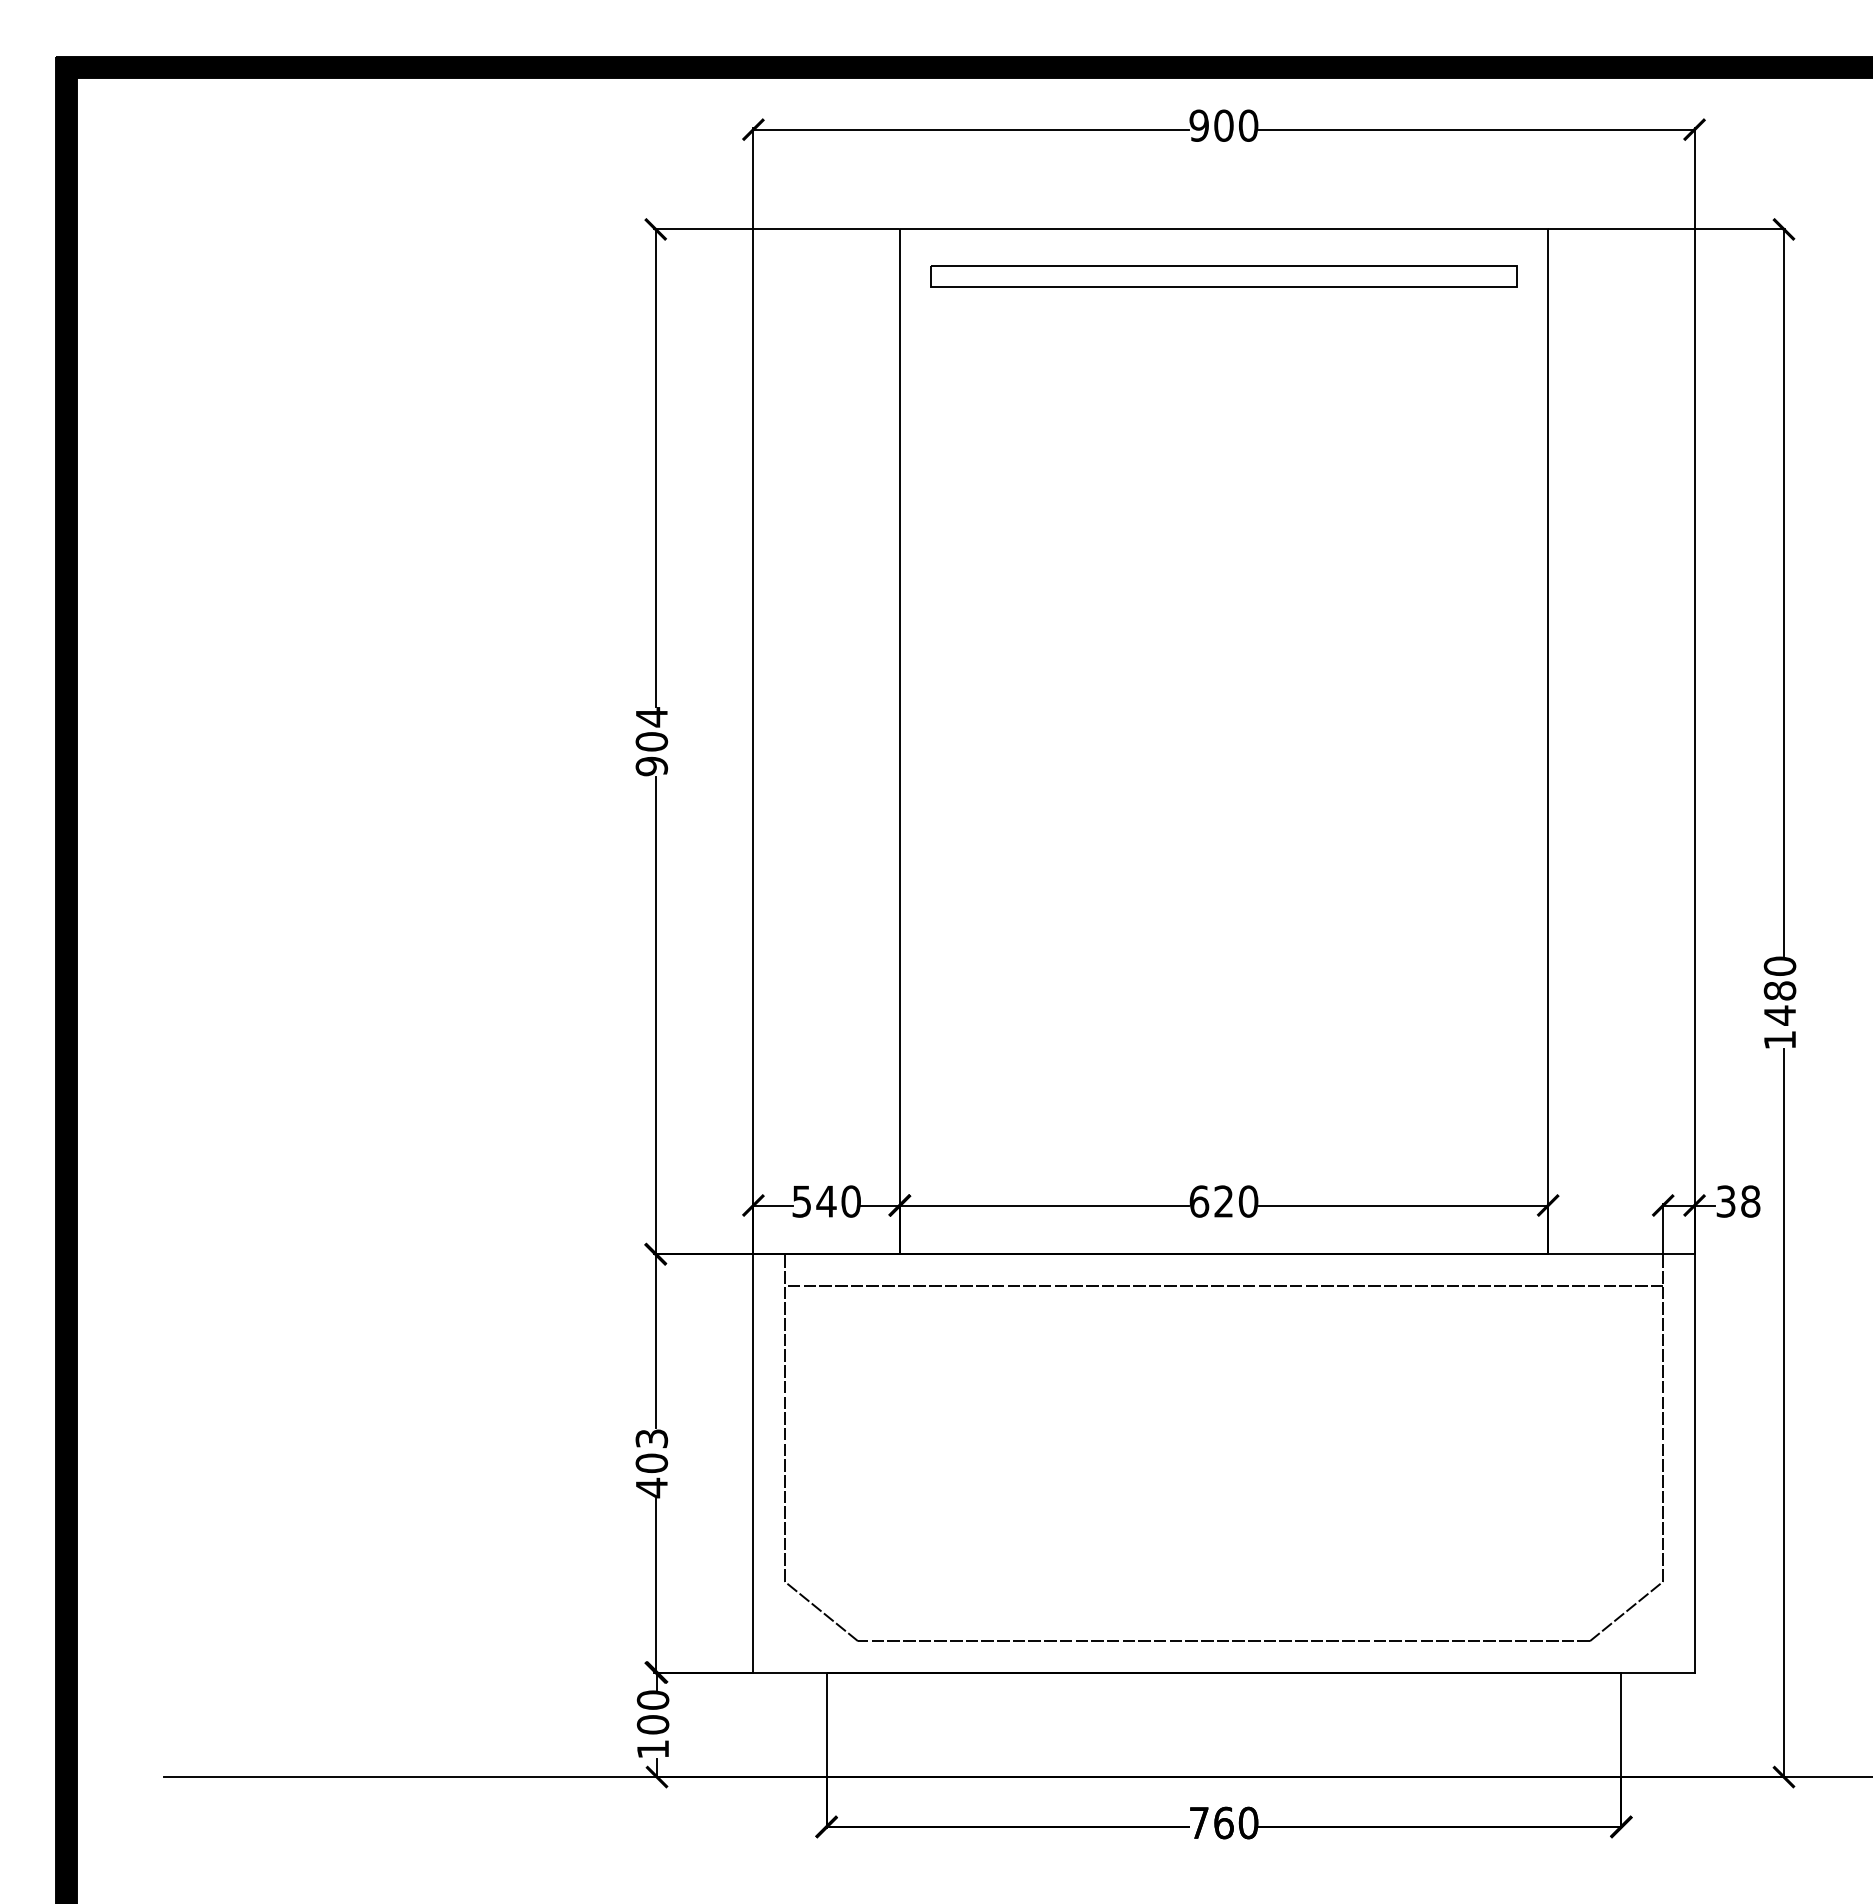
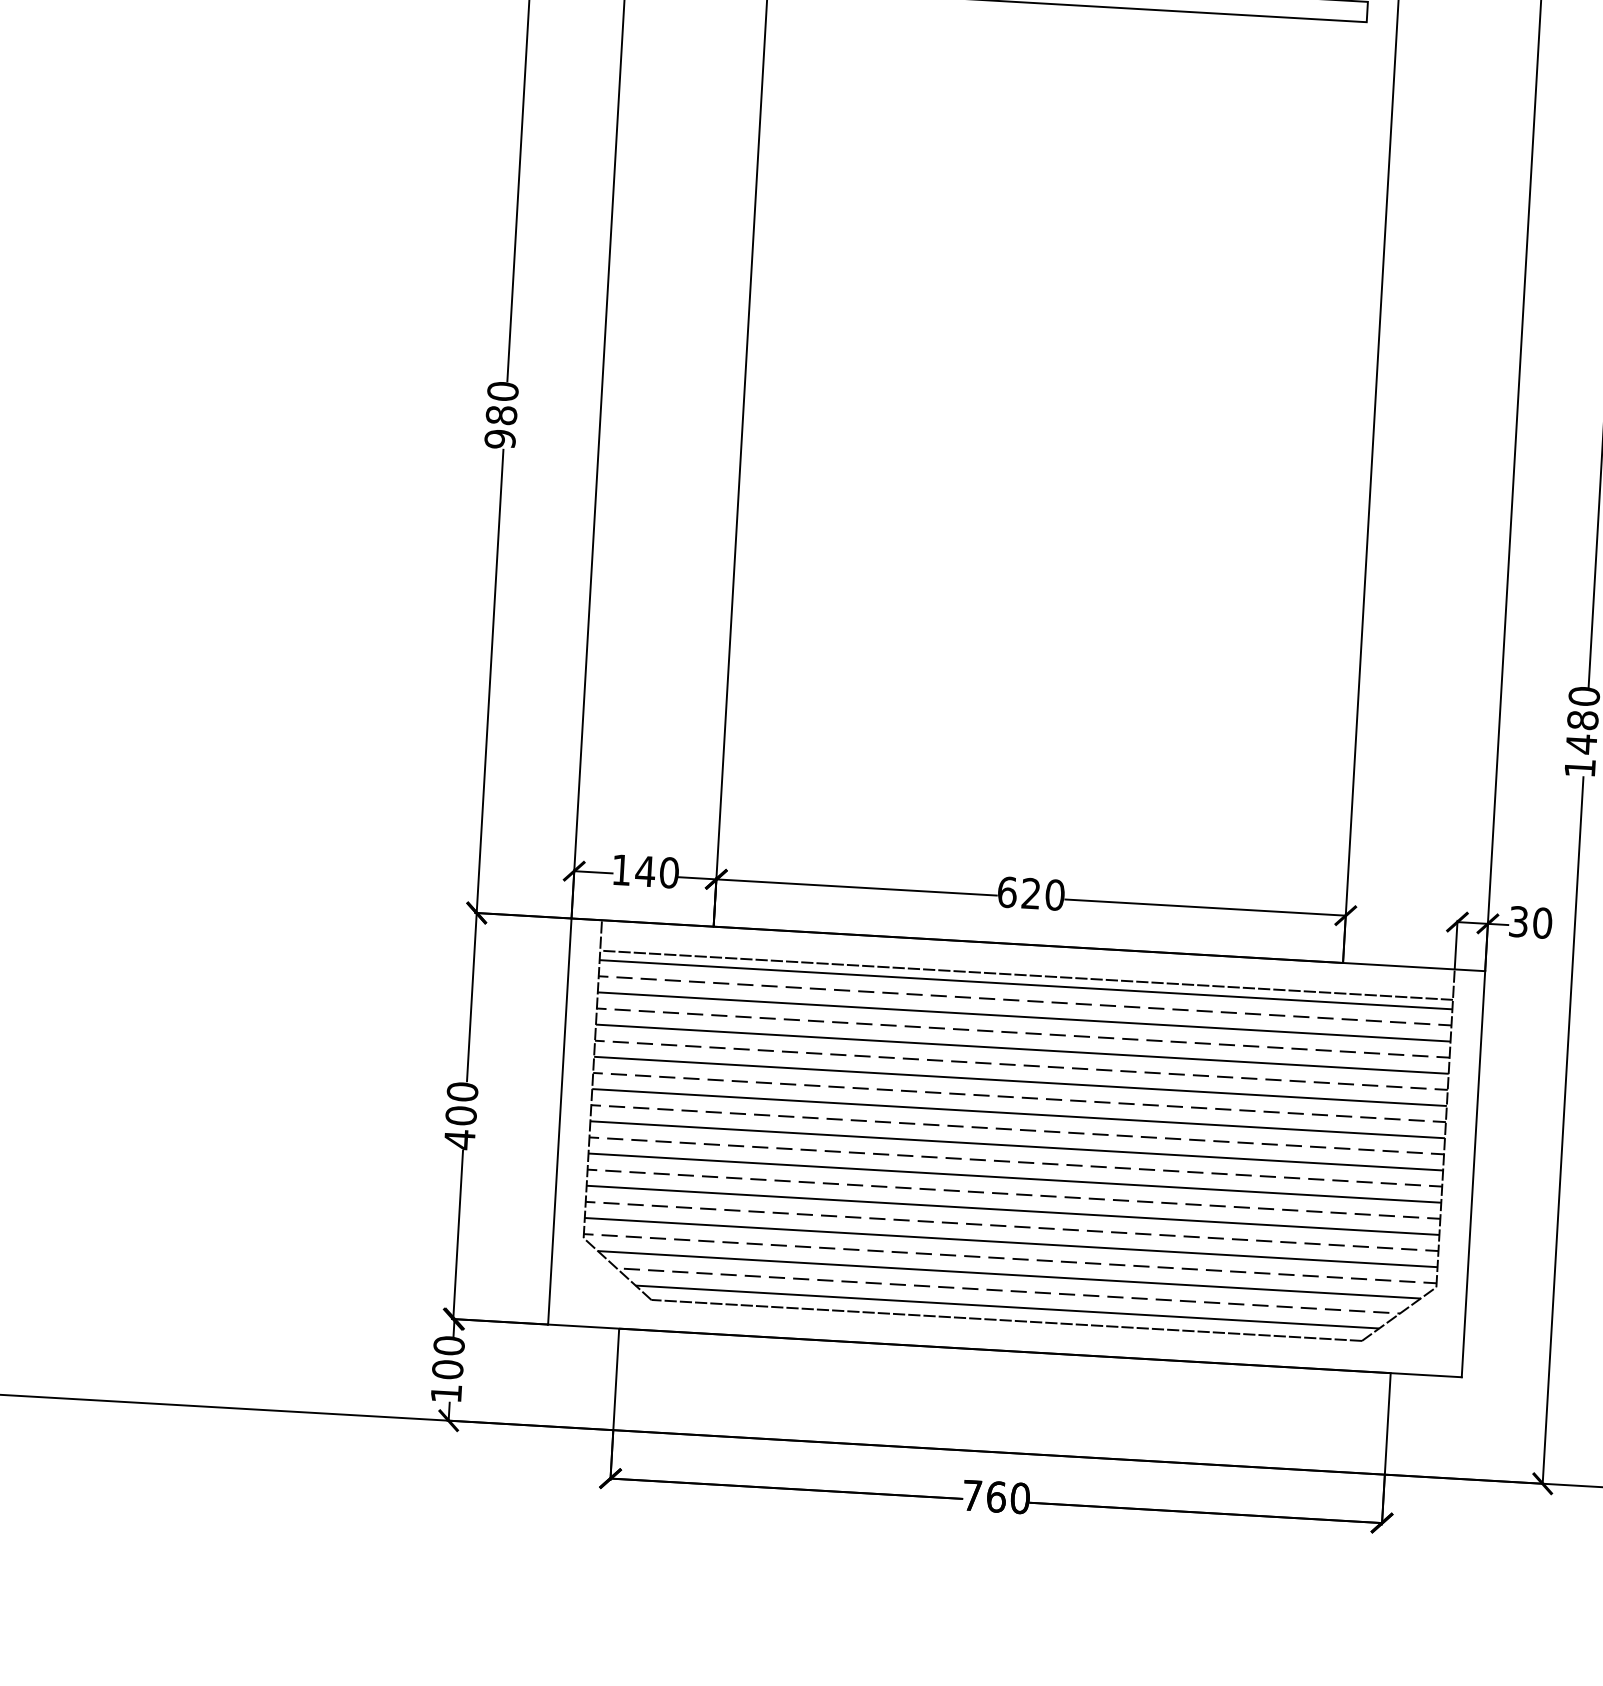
text: (651, 729) -> (501, 403), 904 -> 980
text: (801, 1201) -> (621, 869), 540 -> 140
text: (1750, 1201) -> (1542, 923), 38 -> 30
text: (651, 1438) -> (462, 1091), 403 -> 400
hatch: (1223, 1461) -> (1016, 1146), added

